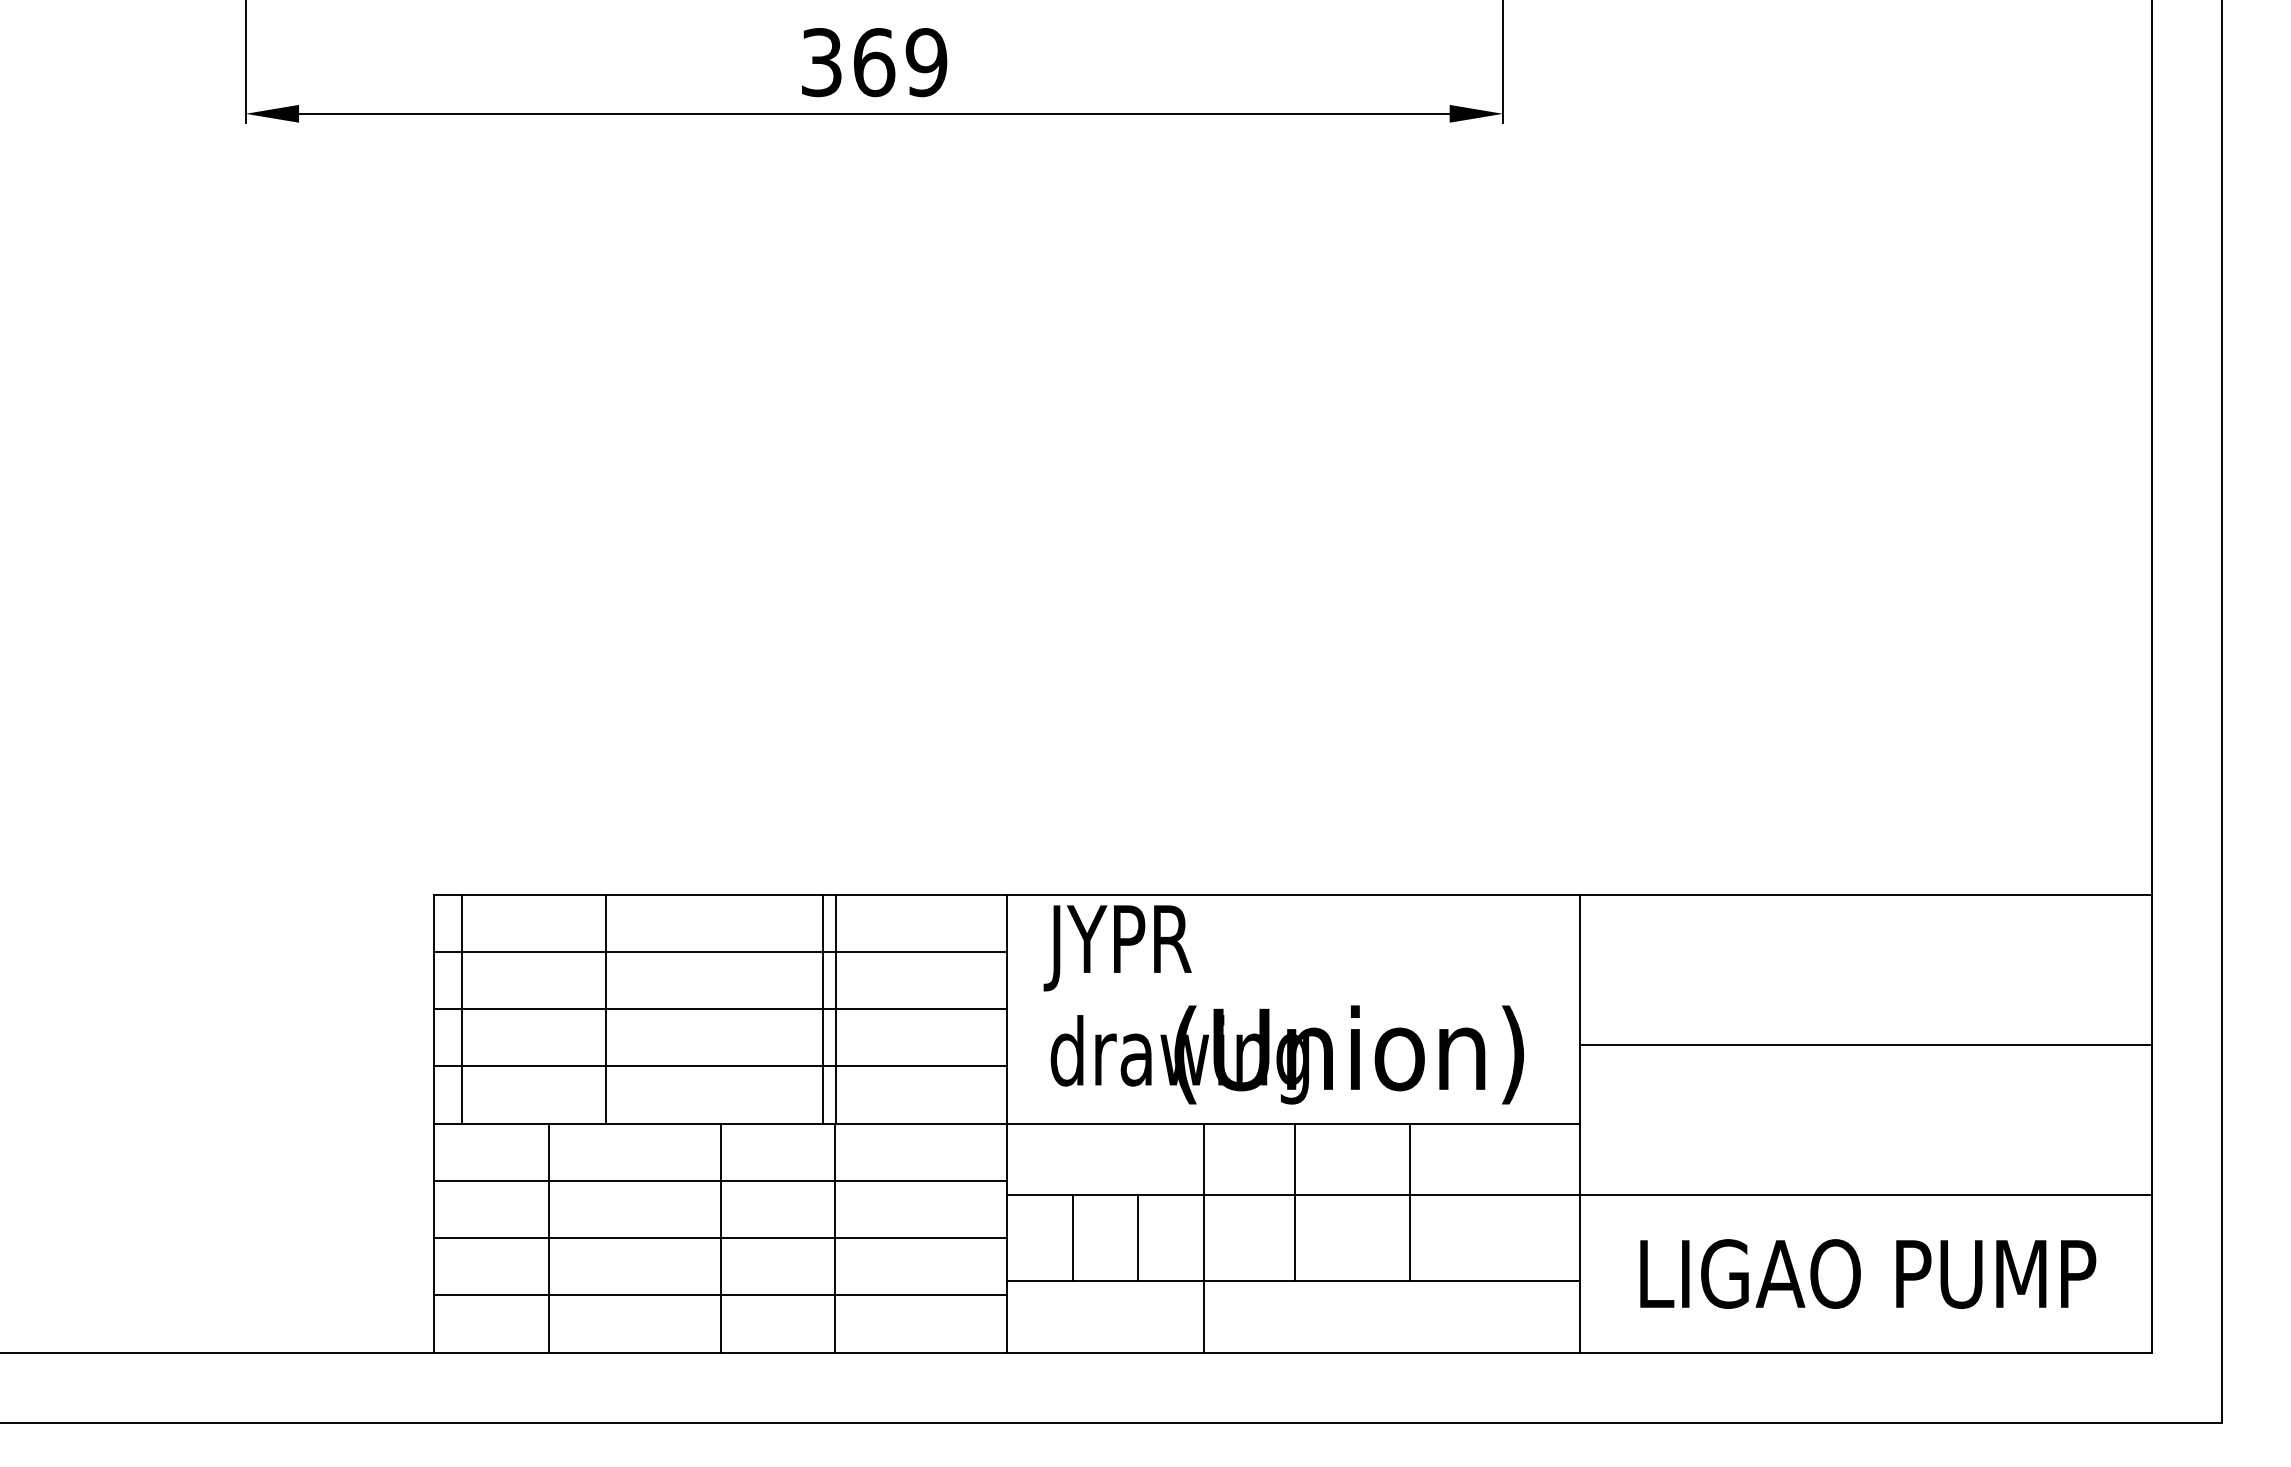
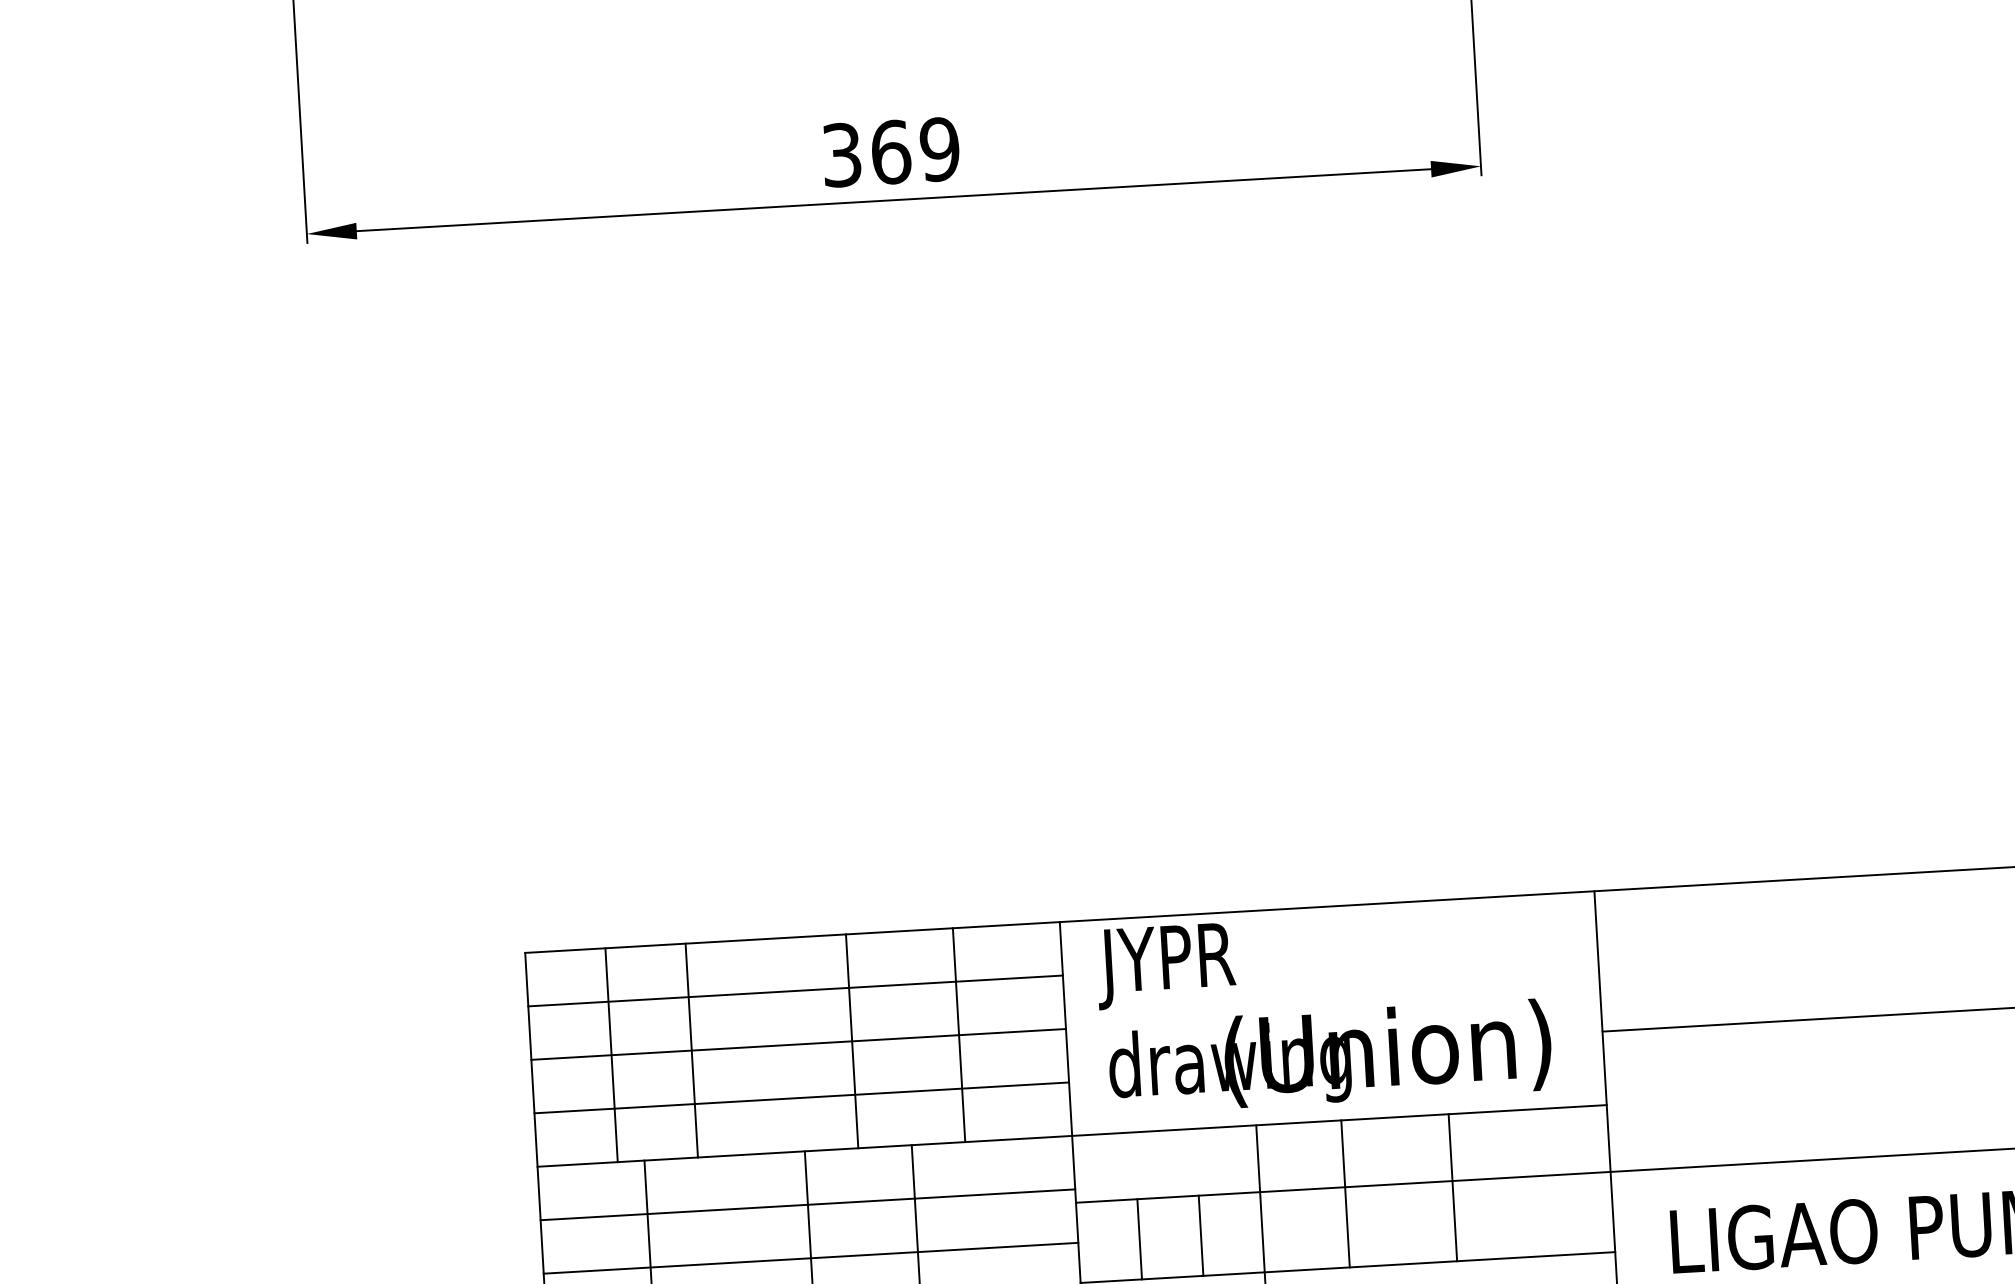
line: (462, 1008) -> (611, 1054), moved
line: (822, 1008) -> (959, 1034), moved
line: (835, 1008) -> (851, 1040), moved

